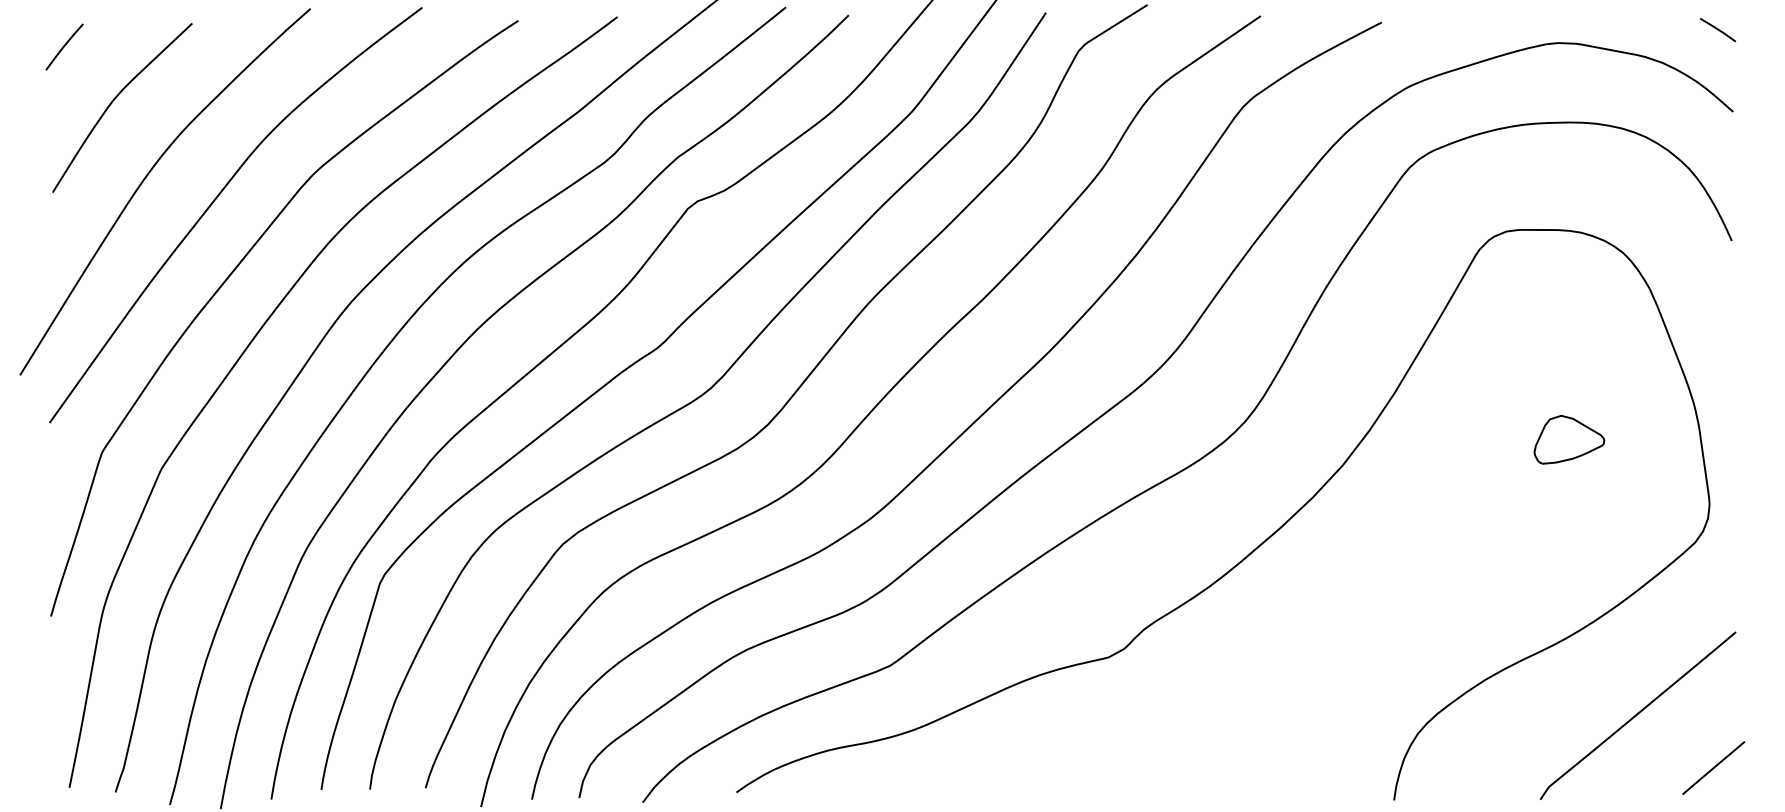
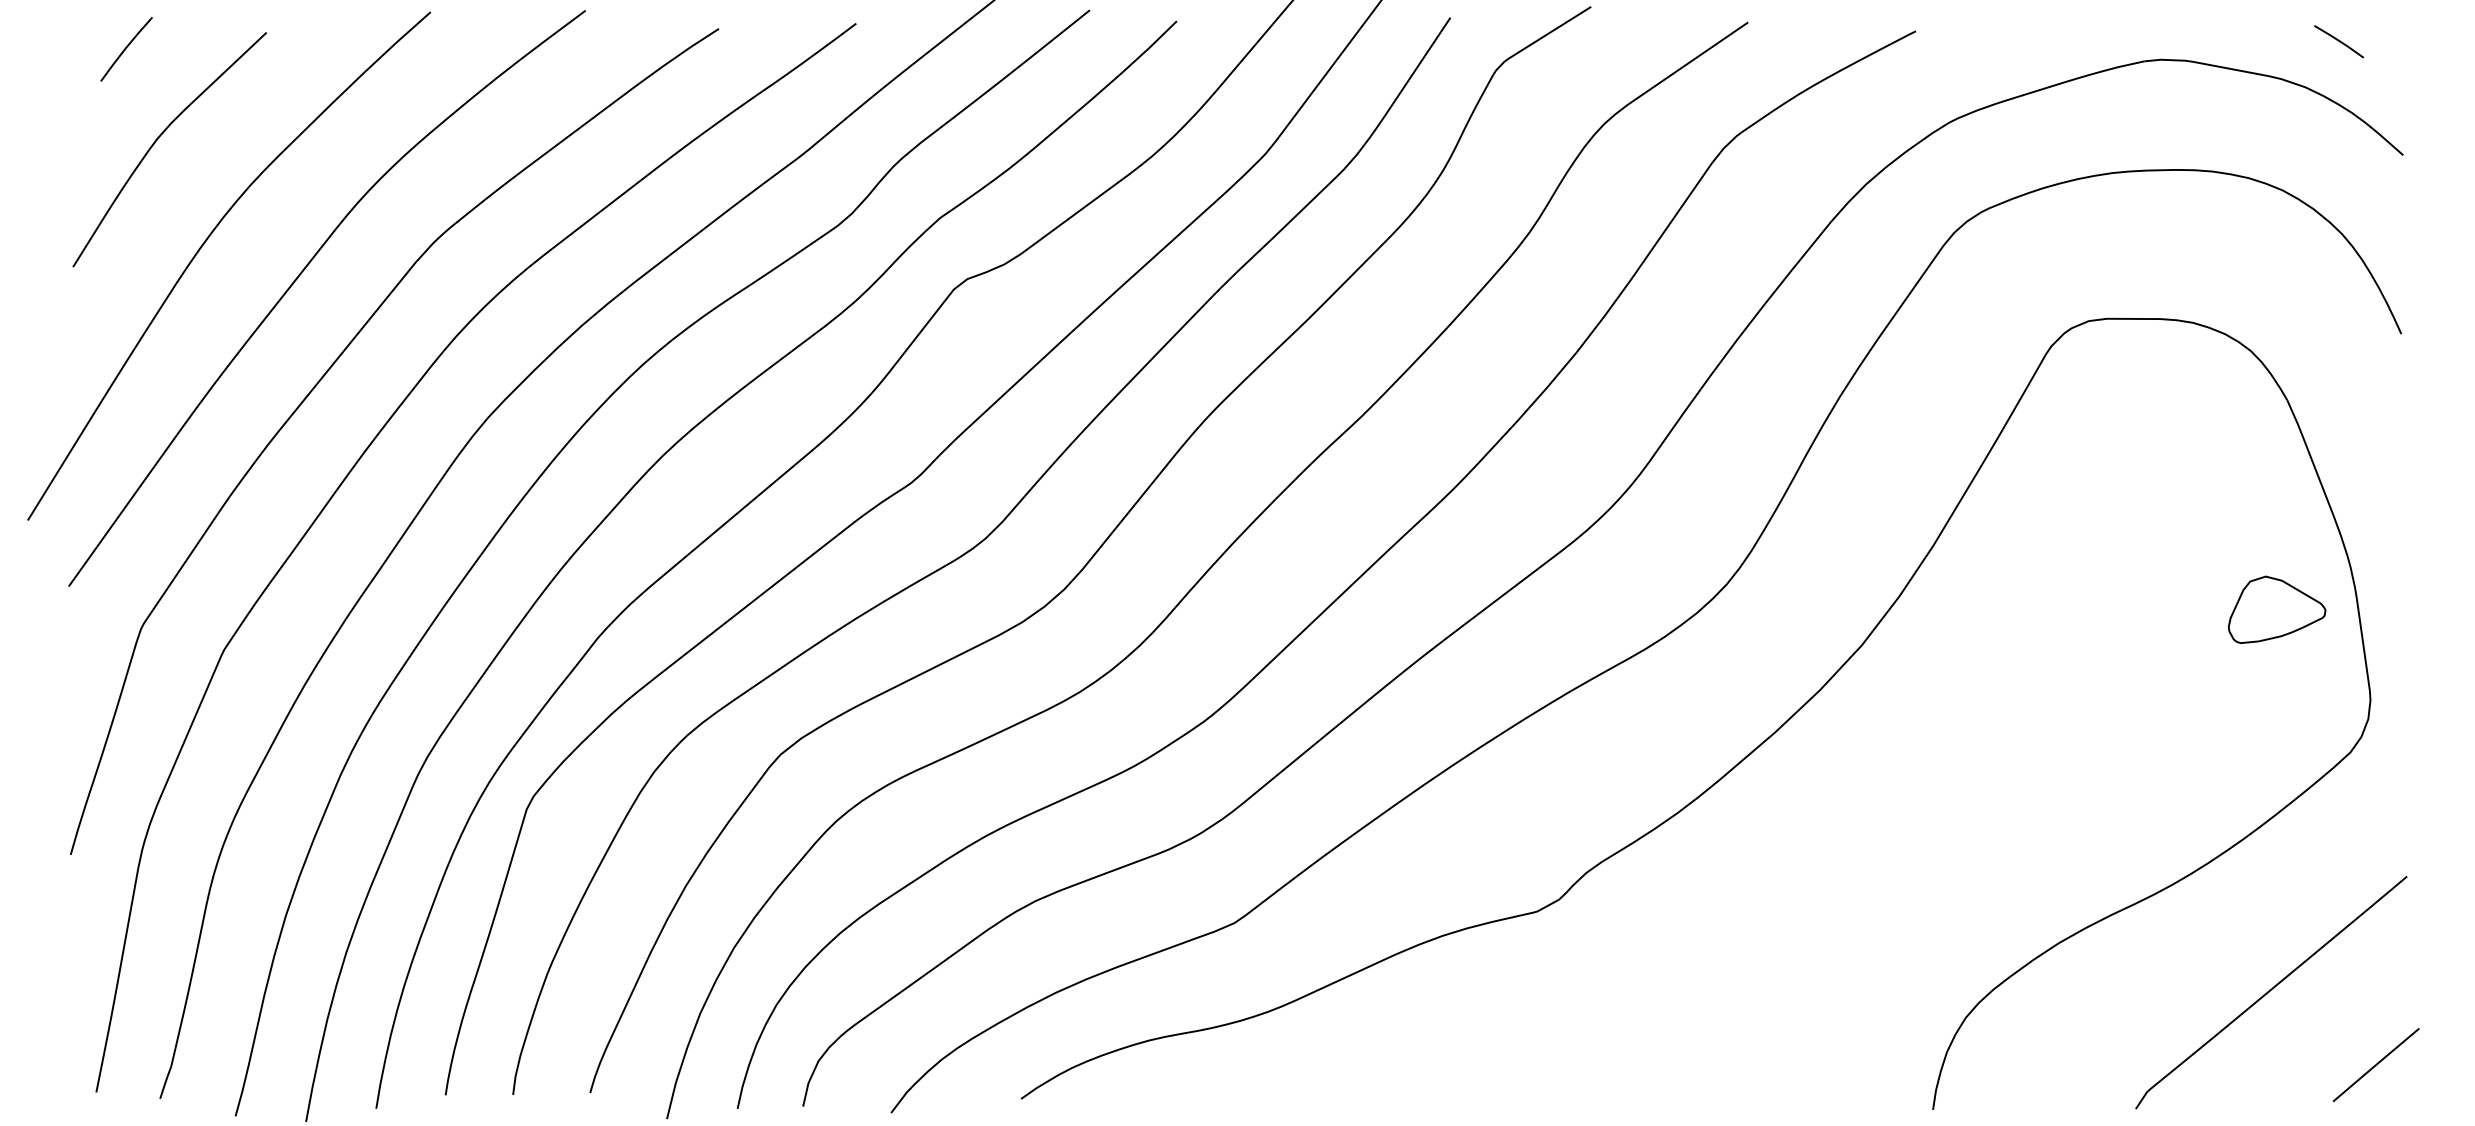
line: (1717, 29) -> (2338, 41), moved
line: (64, 47) -> (126, 49), moved
part: (1568, 439) -> (2276, 609), moved

